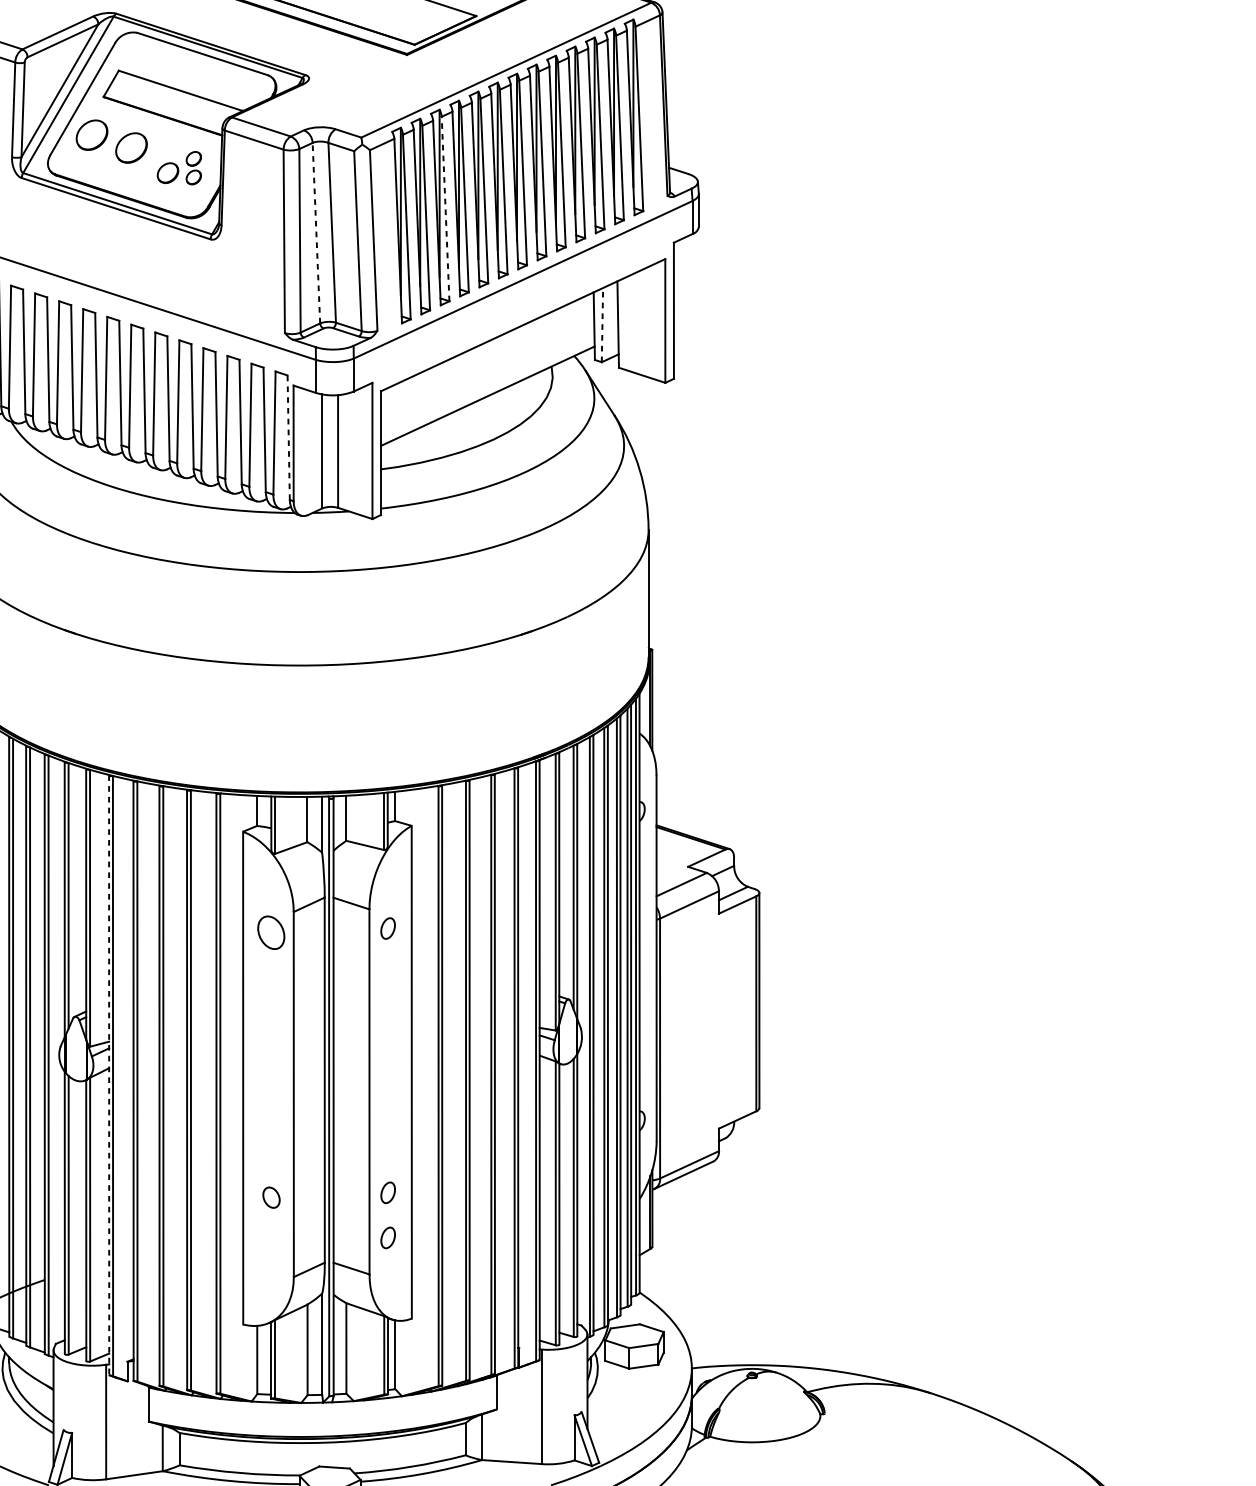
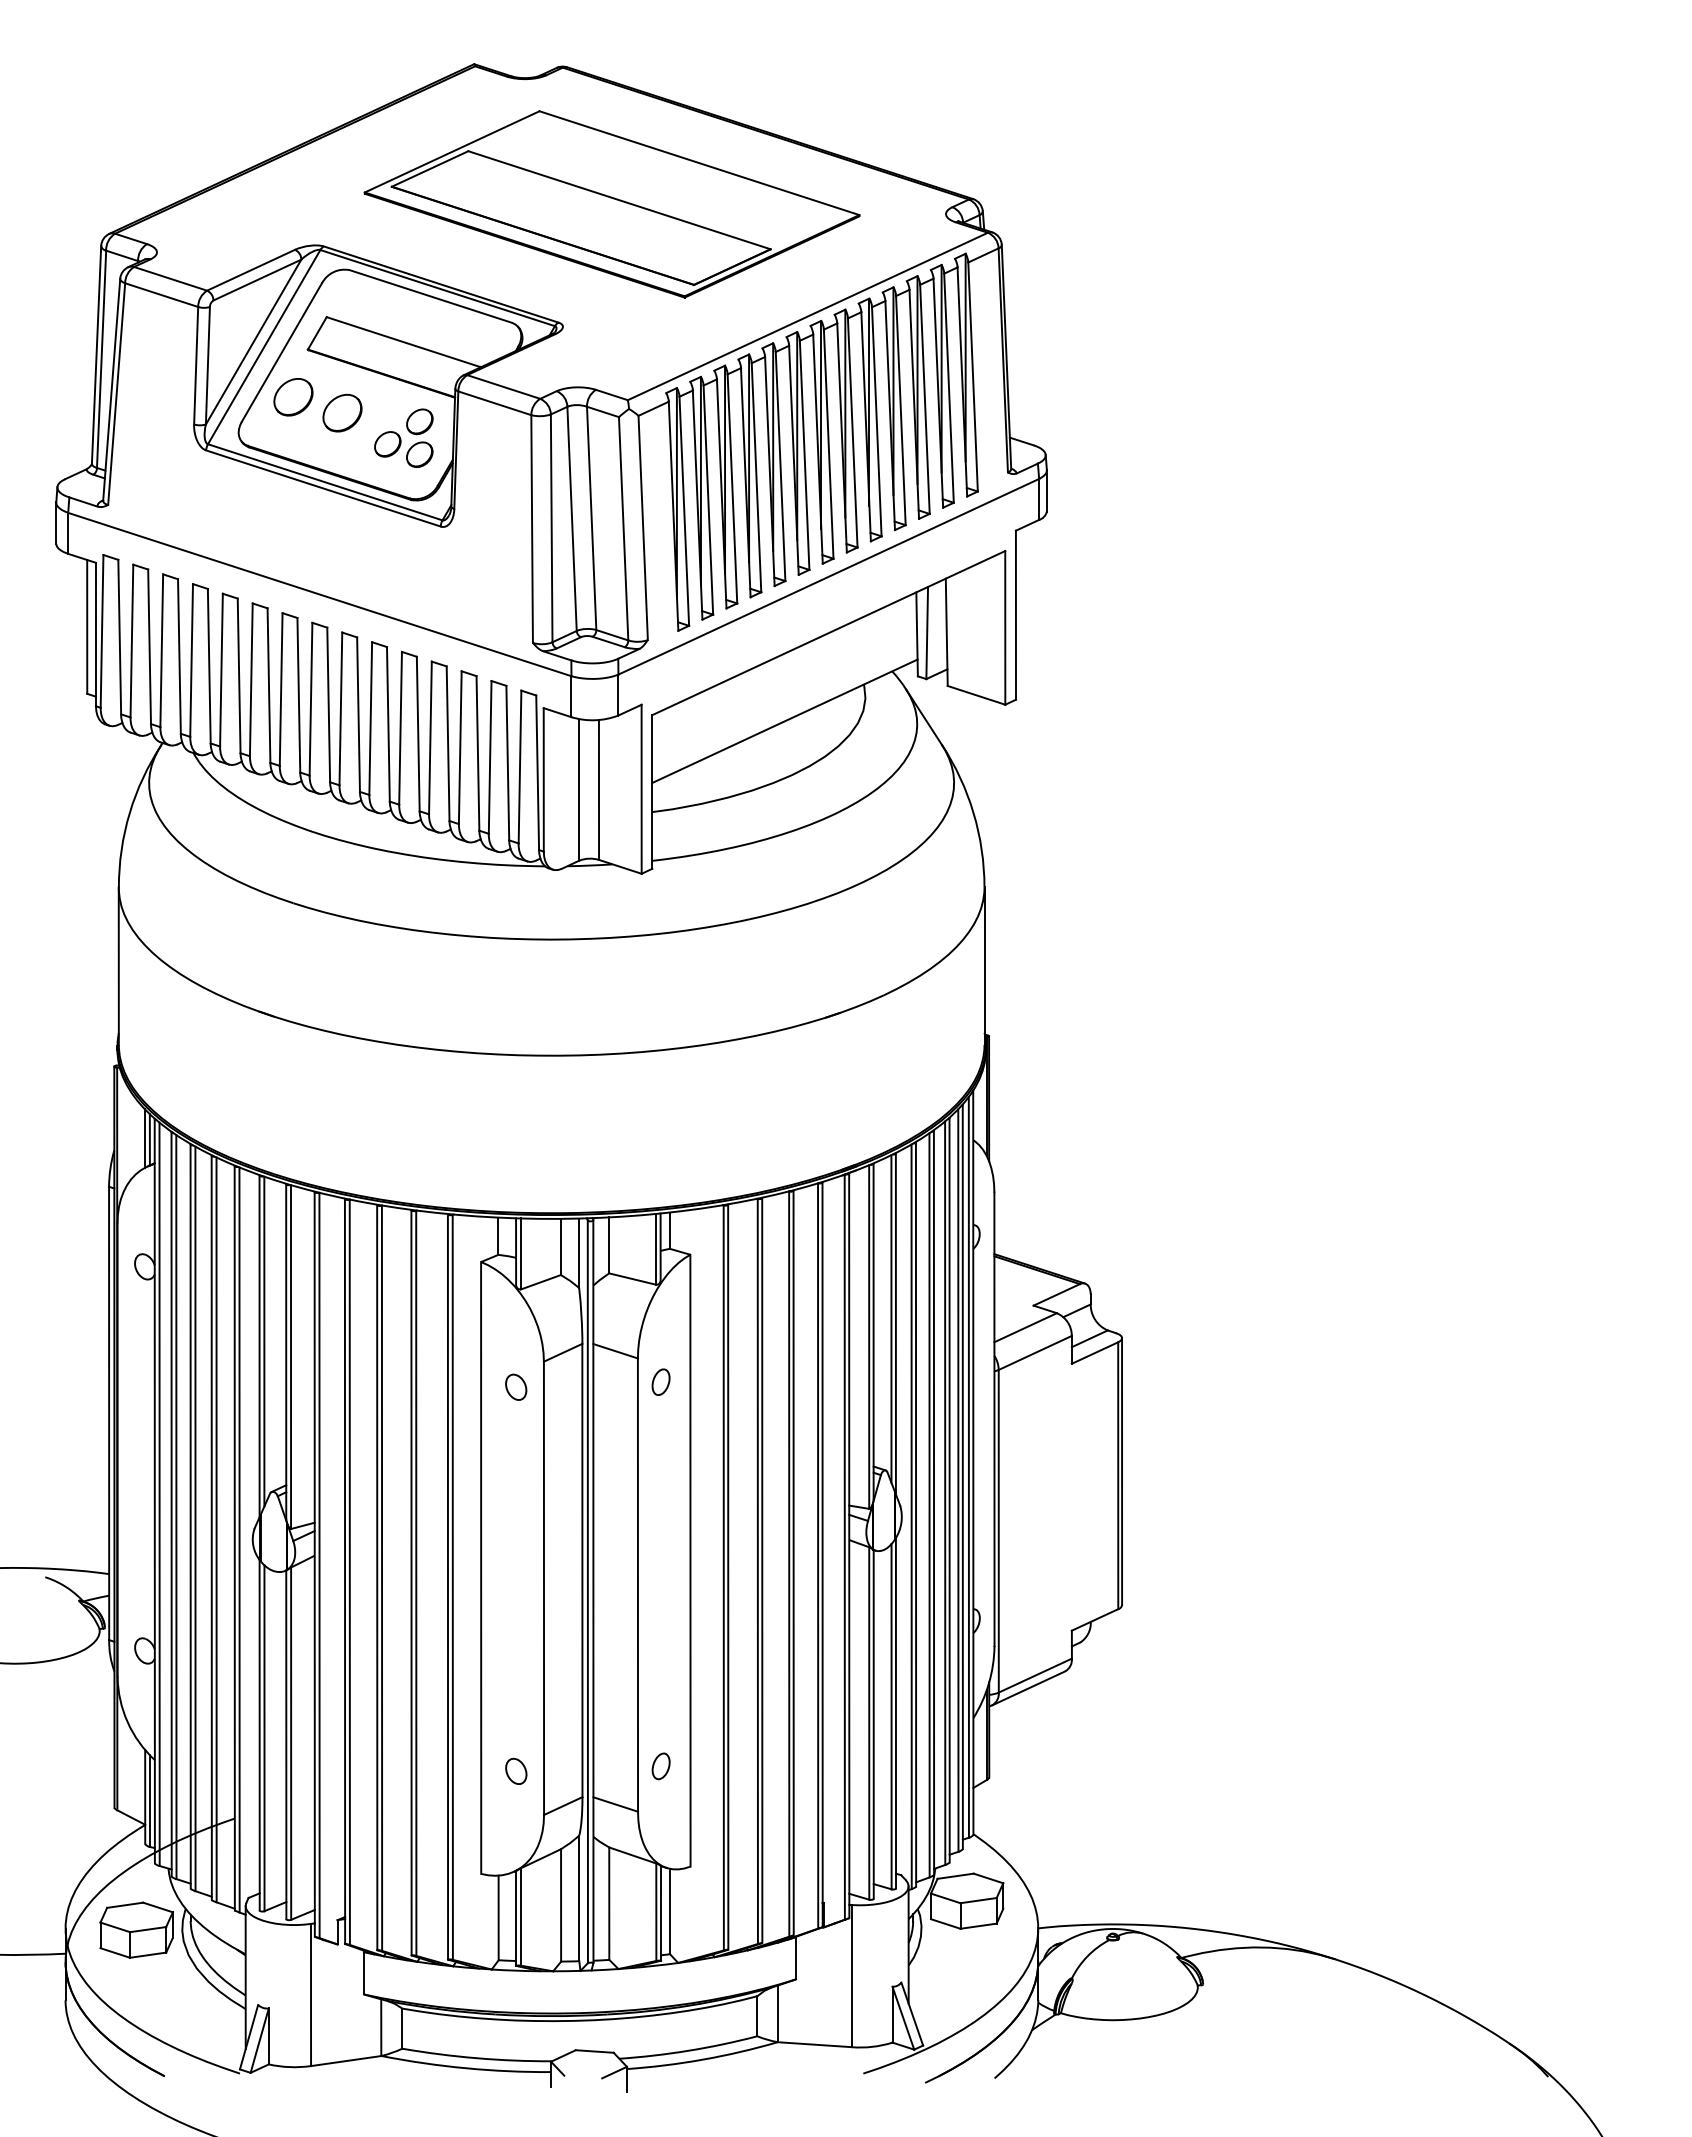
part: (193, 167) -> (419, 437), size x1.43
line: (445, 208) -> (732, 488), dashed -> solid
line: (316, 232) -> (572, 518), dashed -> solid
line: (602, 324) -> (927, 632), dashed -> solid
line: (288, 437) -> (537, 772), dashed -> solid
part: (271, 931) -> (516, 1386), size x0.62
line: (108, 1075) -> (314, 1564), dashed -> solid
part: (387, 1192) -> (660, 1710), removed
part: (271, 1196) -> (516, 1770), moved

